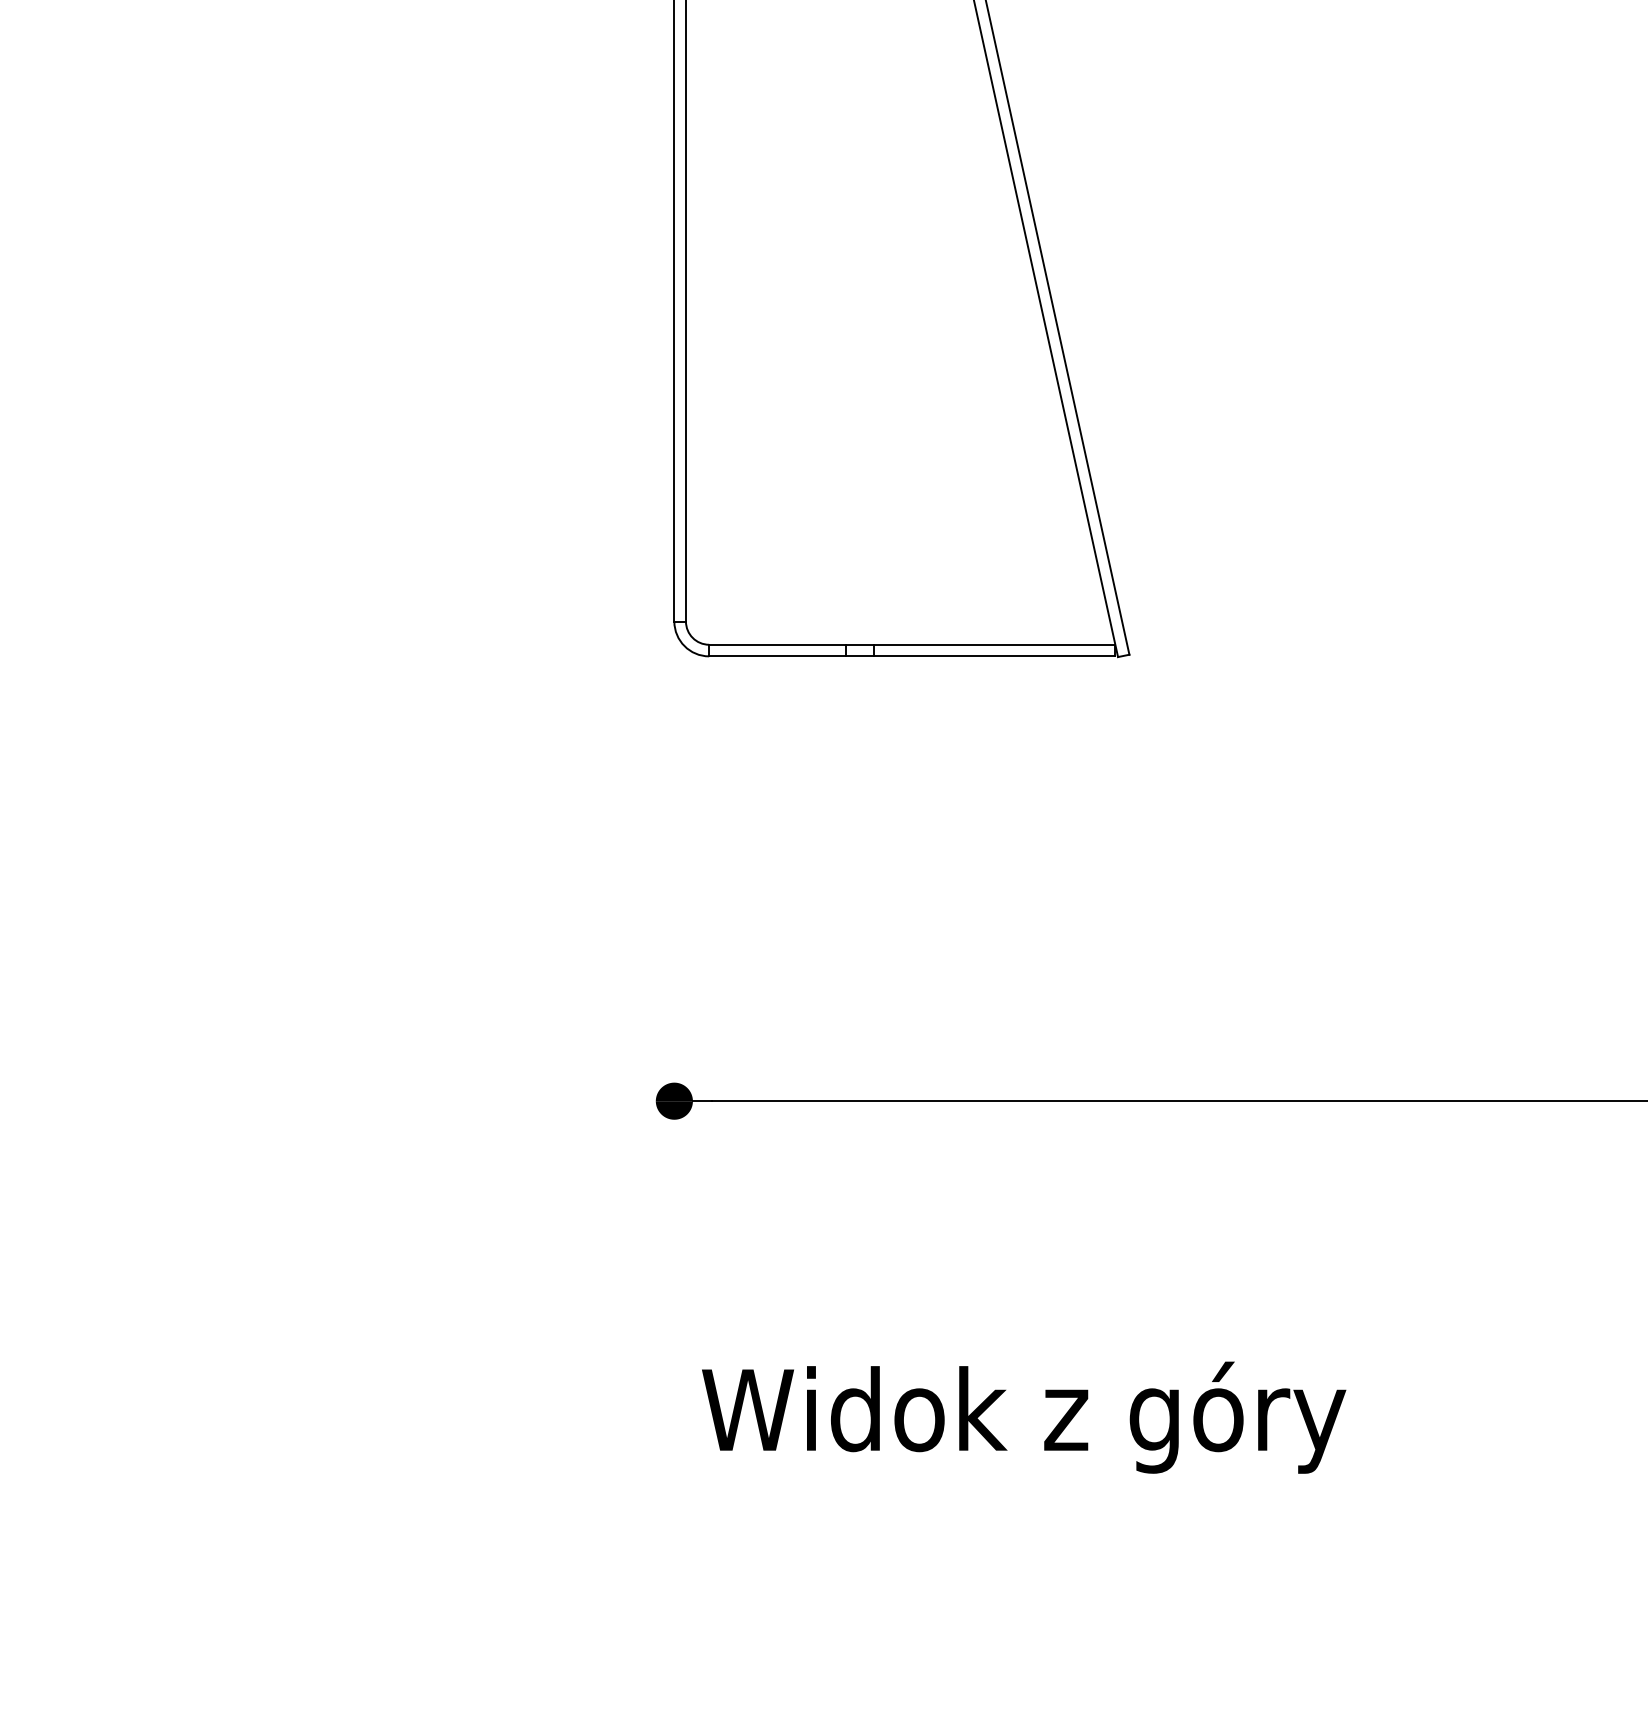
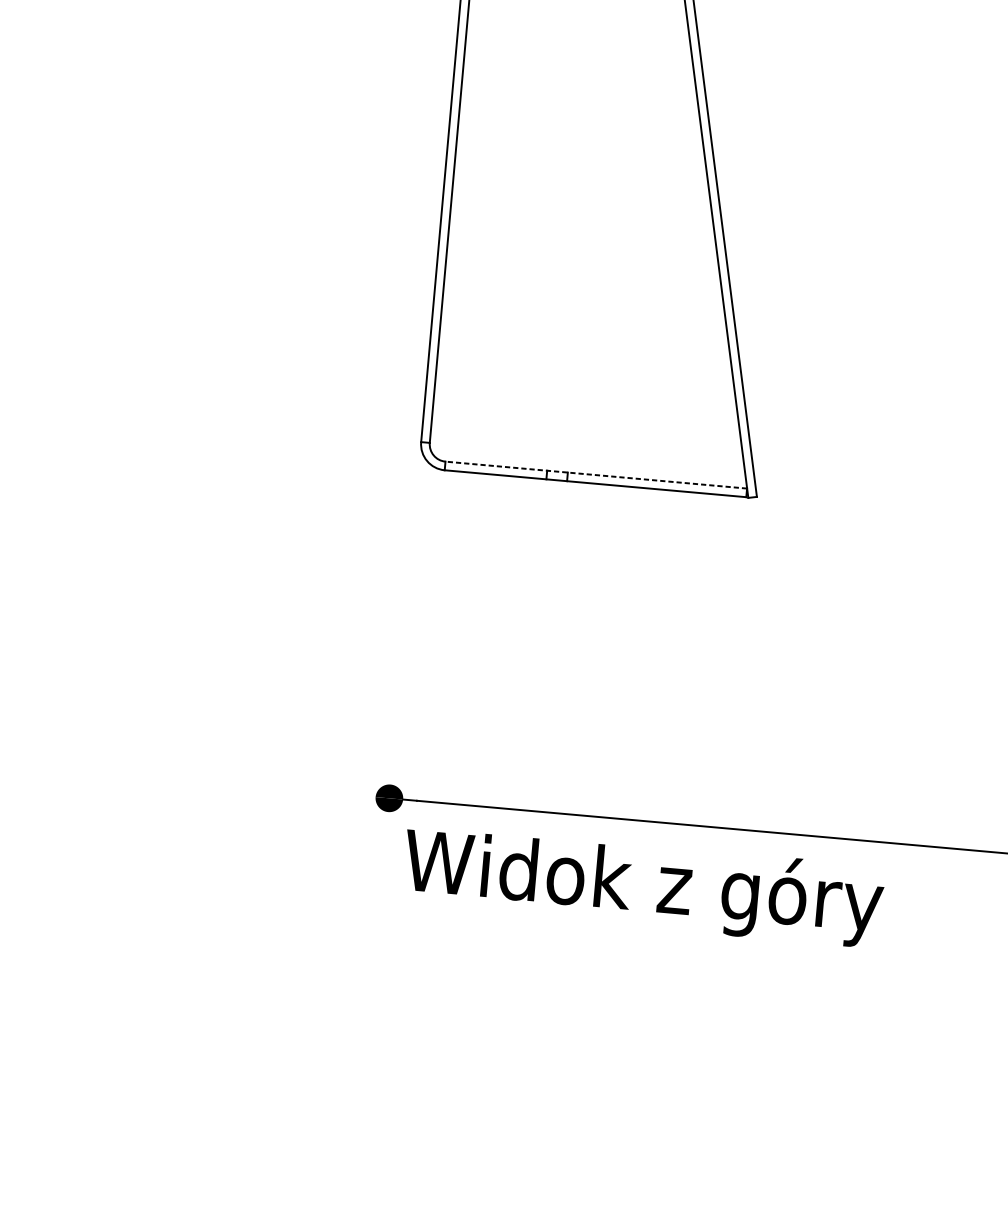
line: (911, 644) -> (595, 474), solid -> dashed
text: (1024, 1417) -> (643, 886), moved

